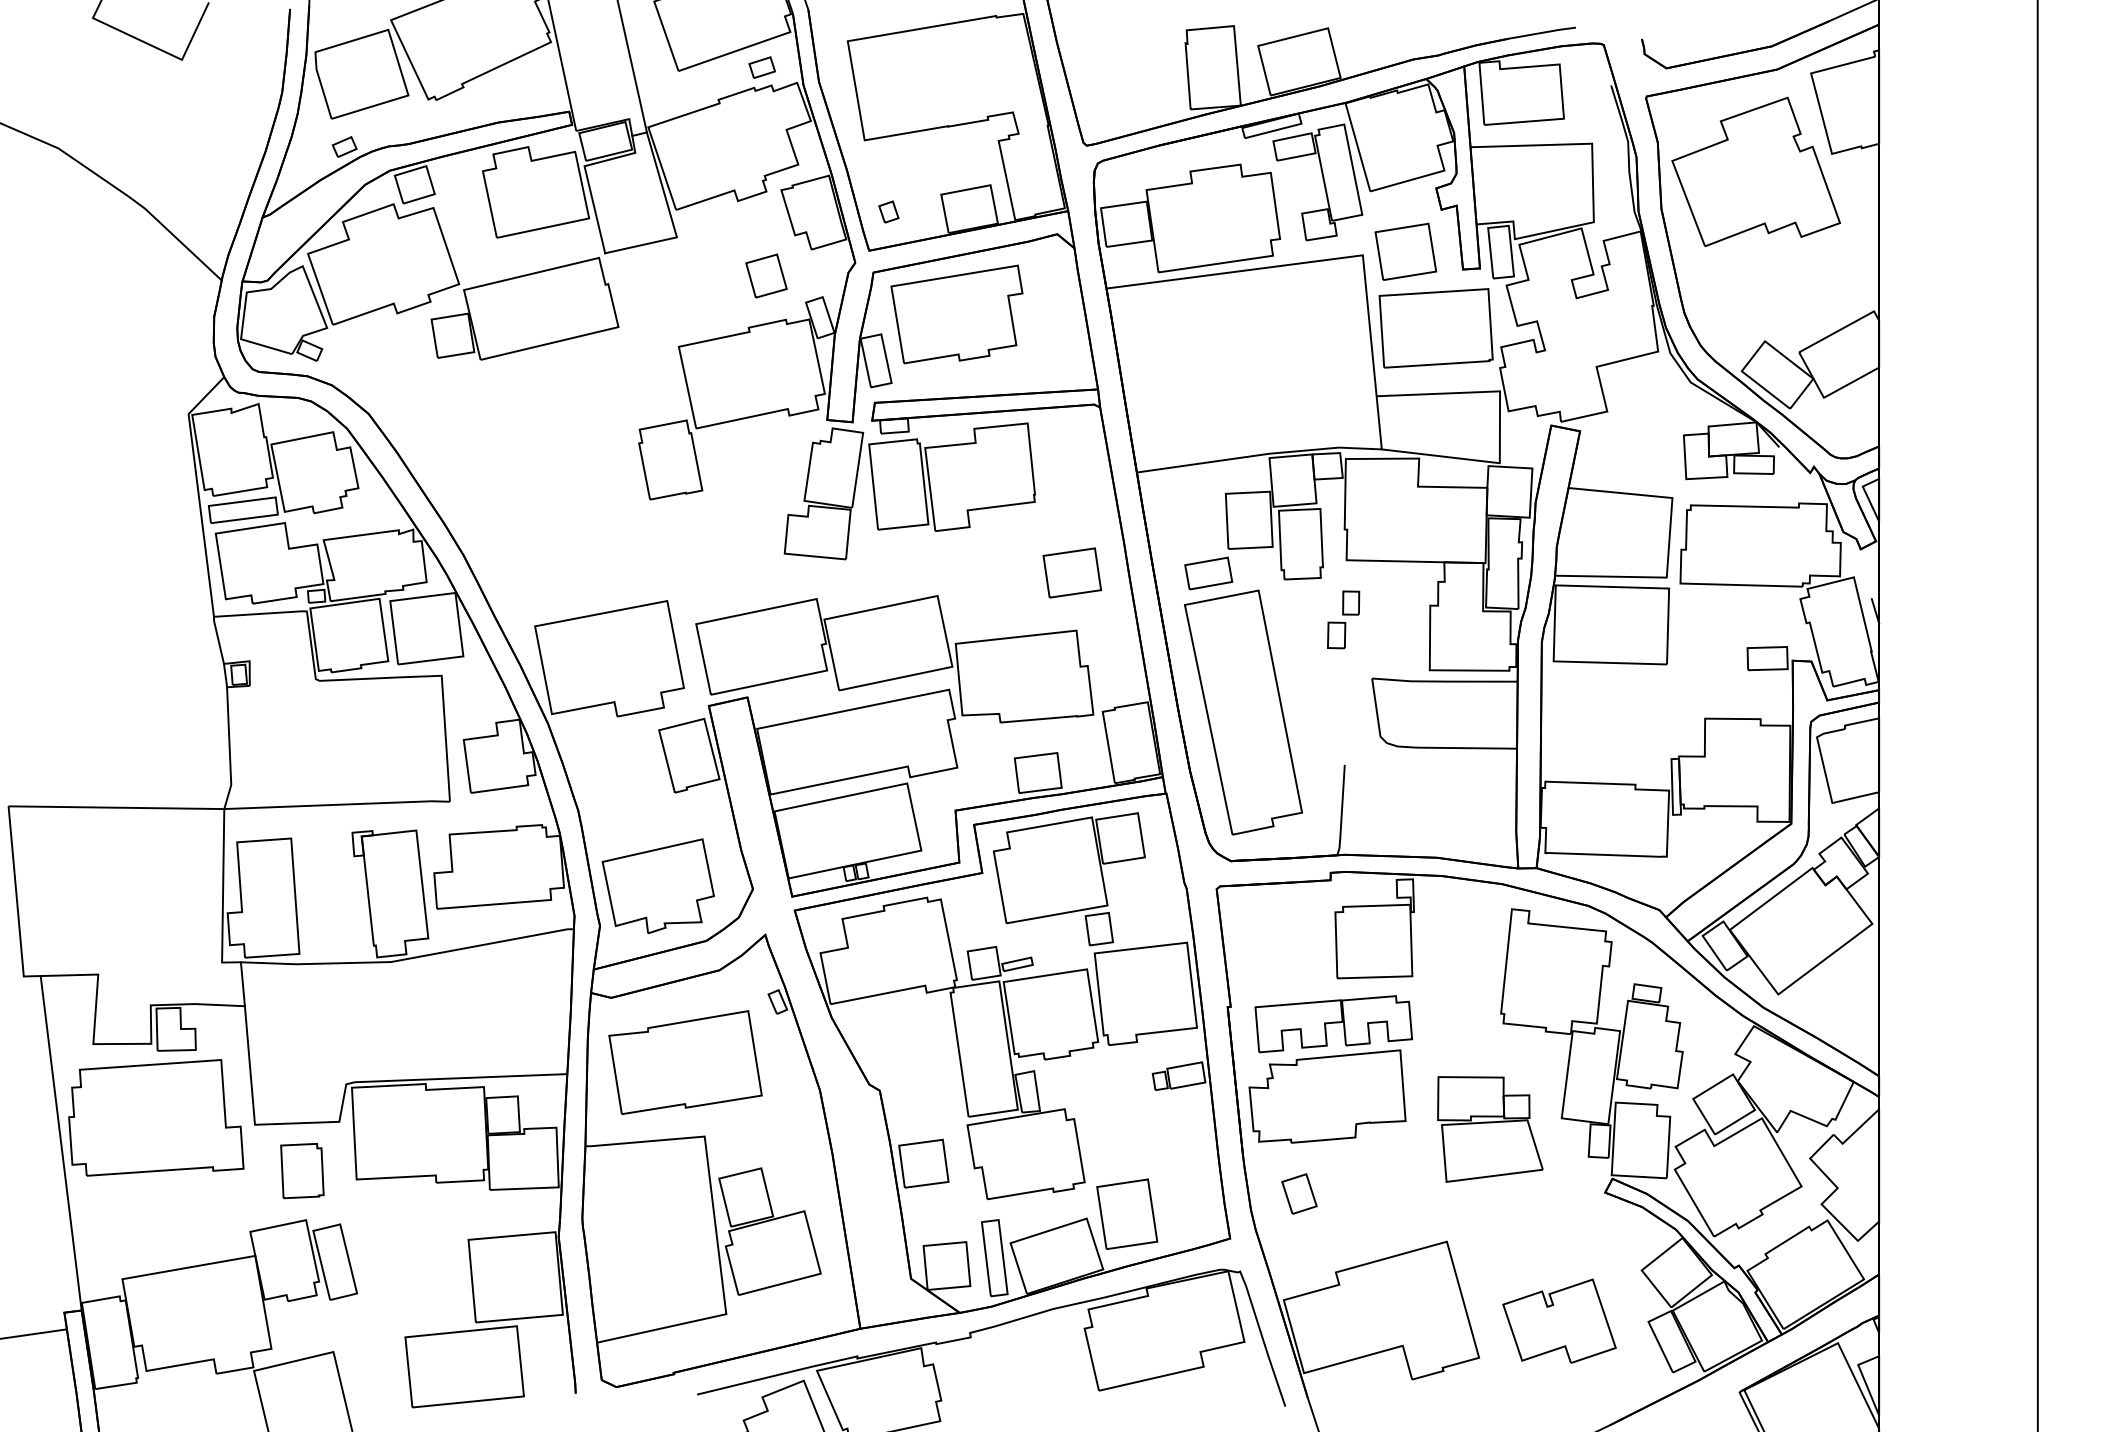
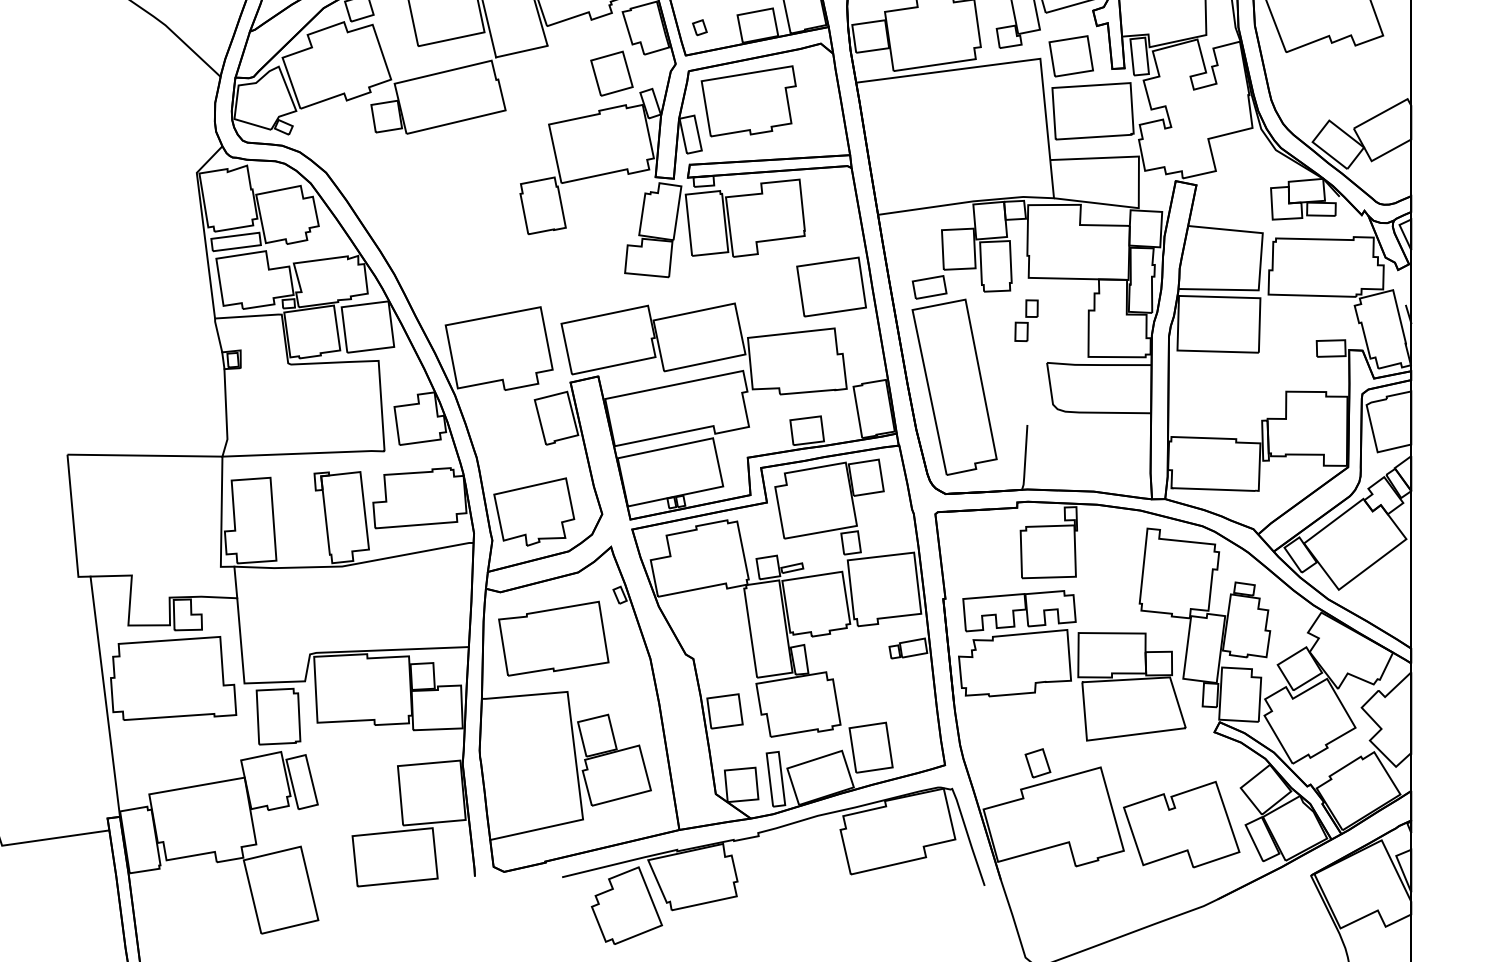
part: (766, 275) -> (611, 73), size x1.43
part: (1072, 572) -> (831, 286), size x1.67
part: (1490, 1129) -> (1132, 686), size x1.43
part: (302, 1170) -> (278, 716), size x1.43
part: (1299, 1193) -> (1037, 762), moved
part: (1559, 1320) -> (1181, 824), size x1.43

